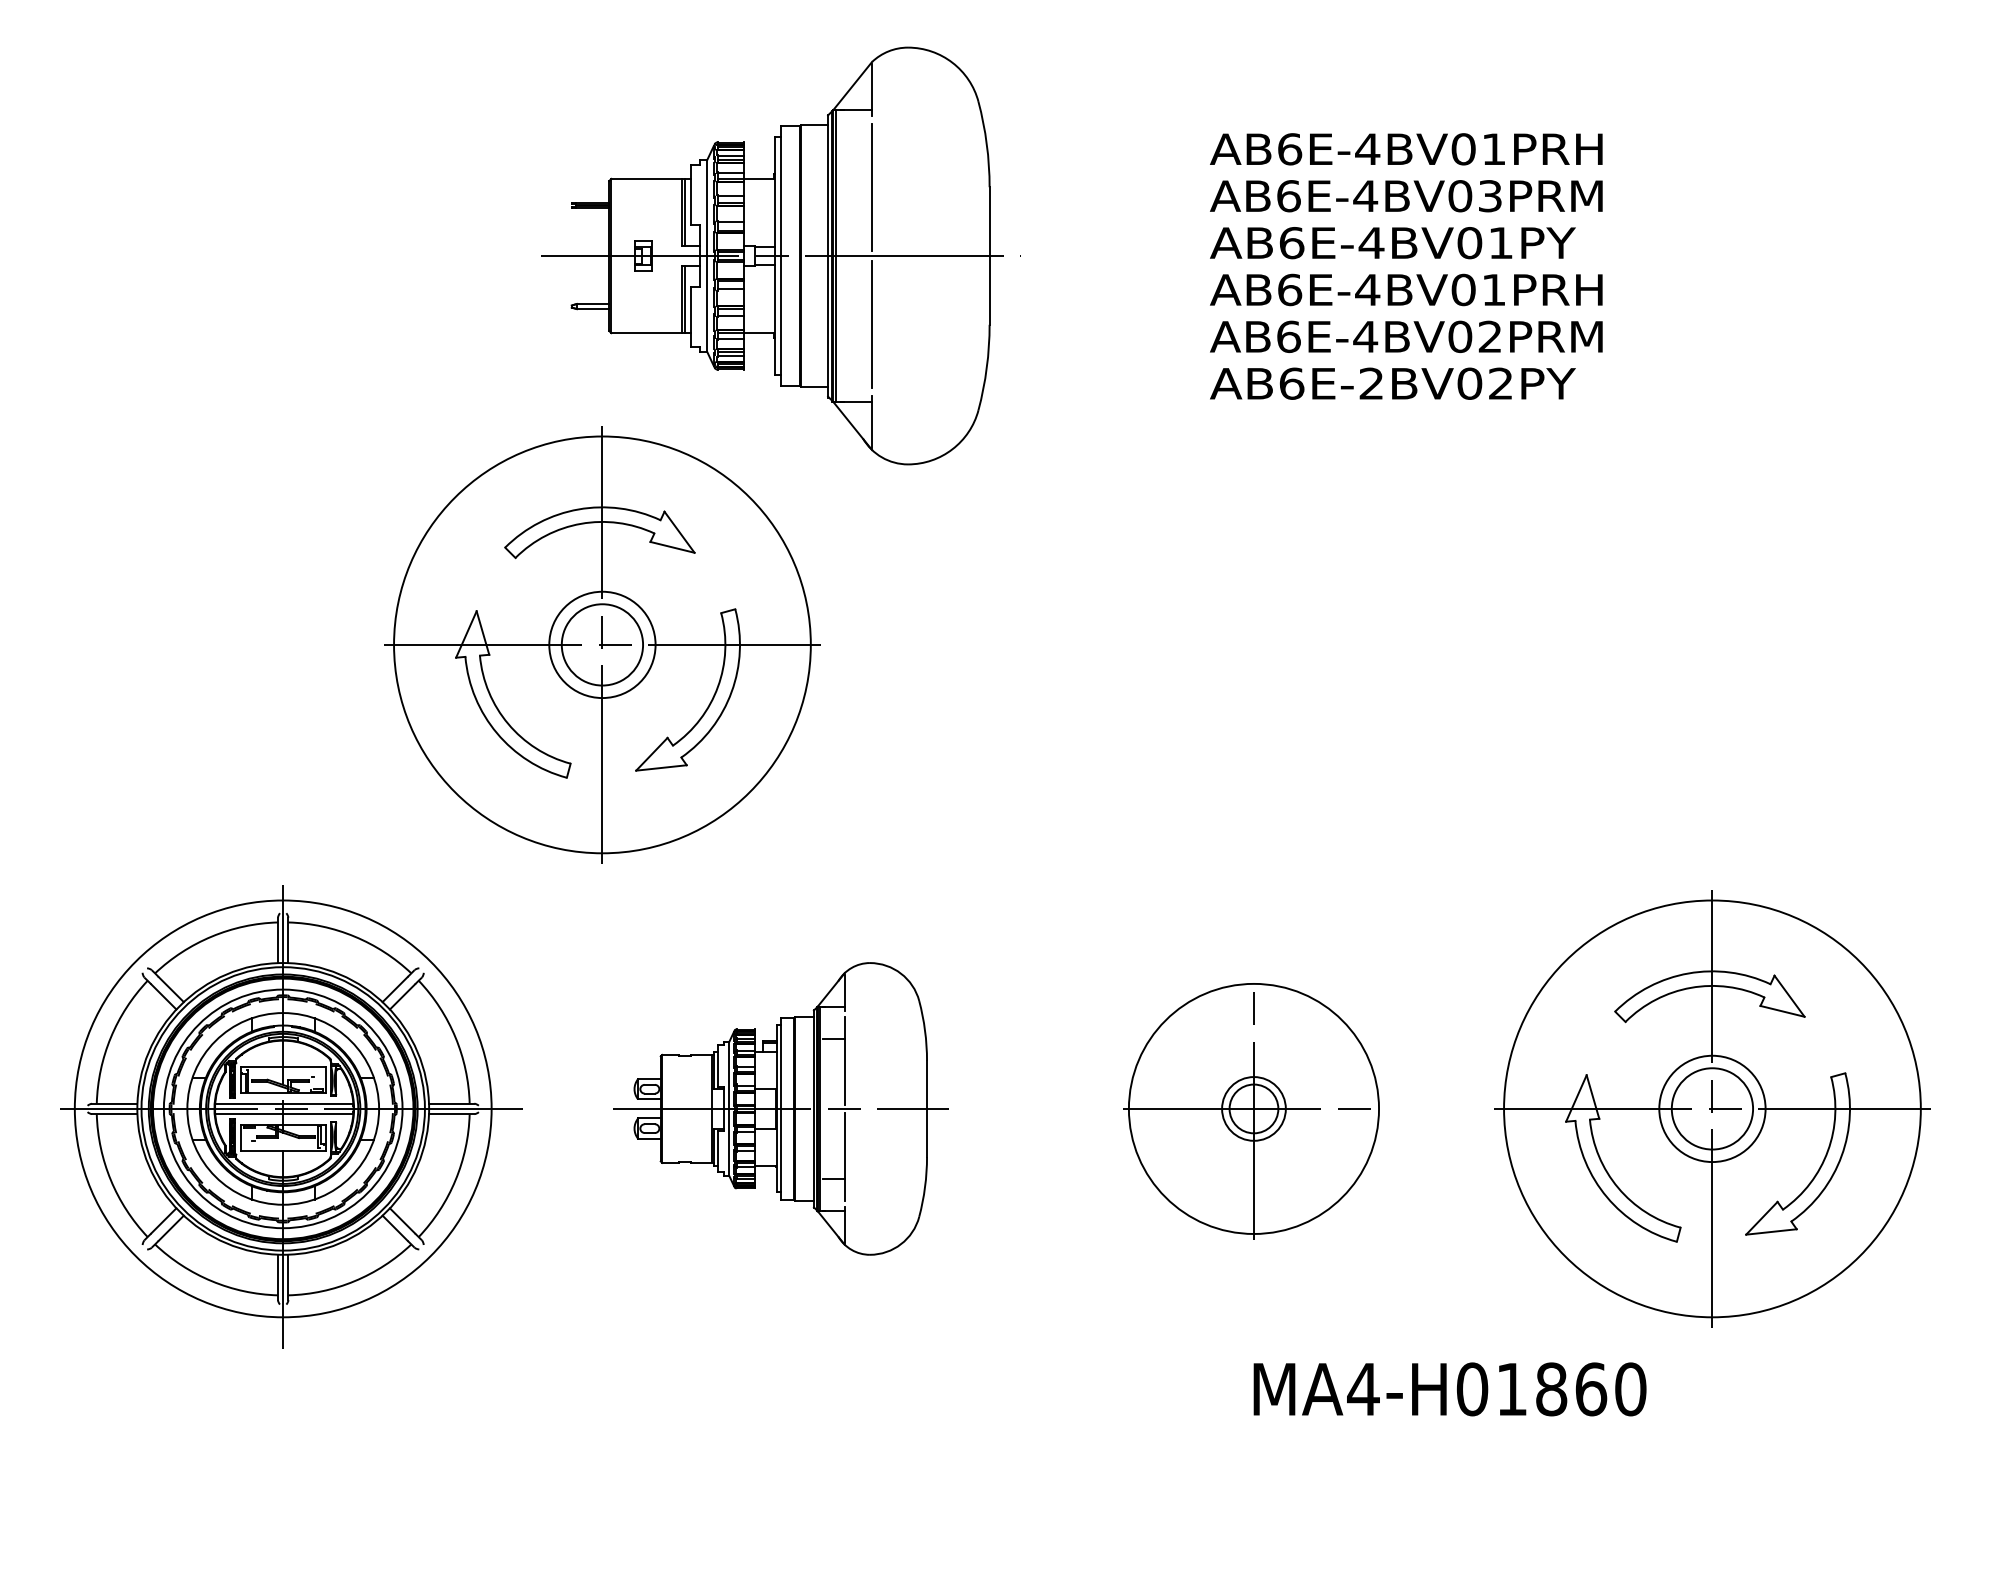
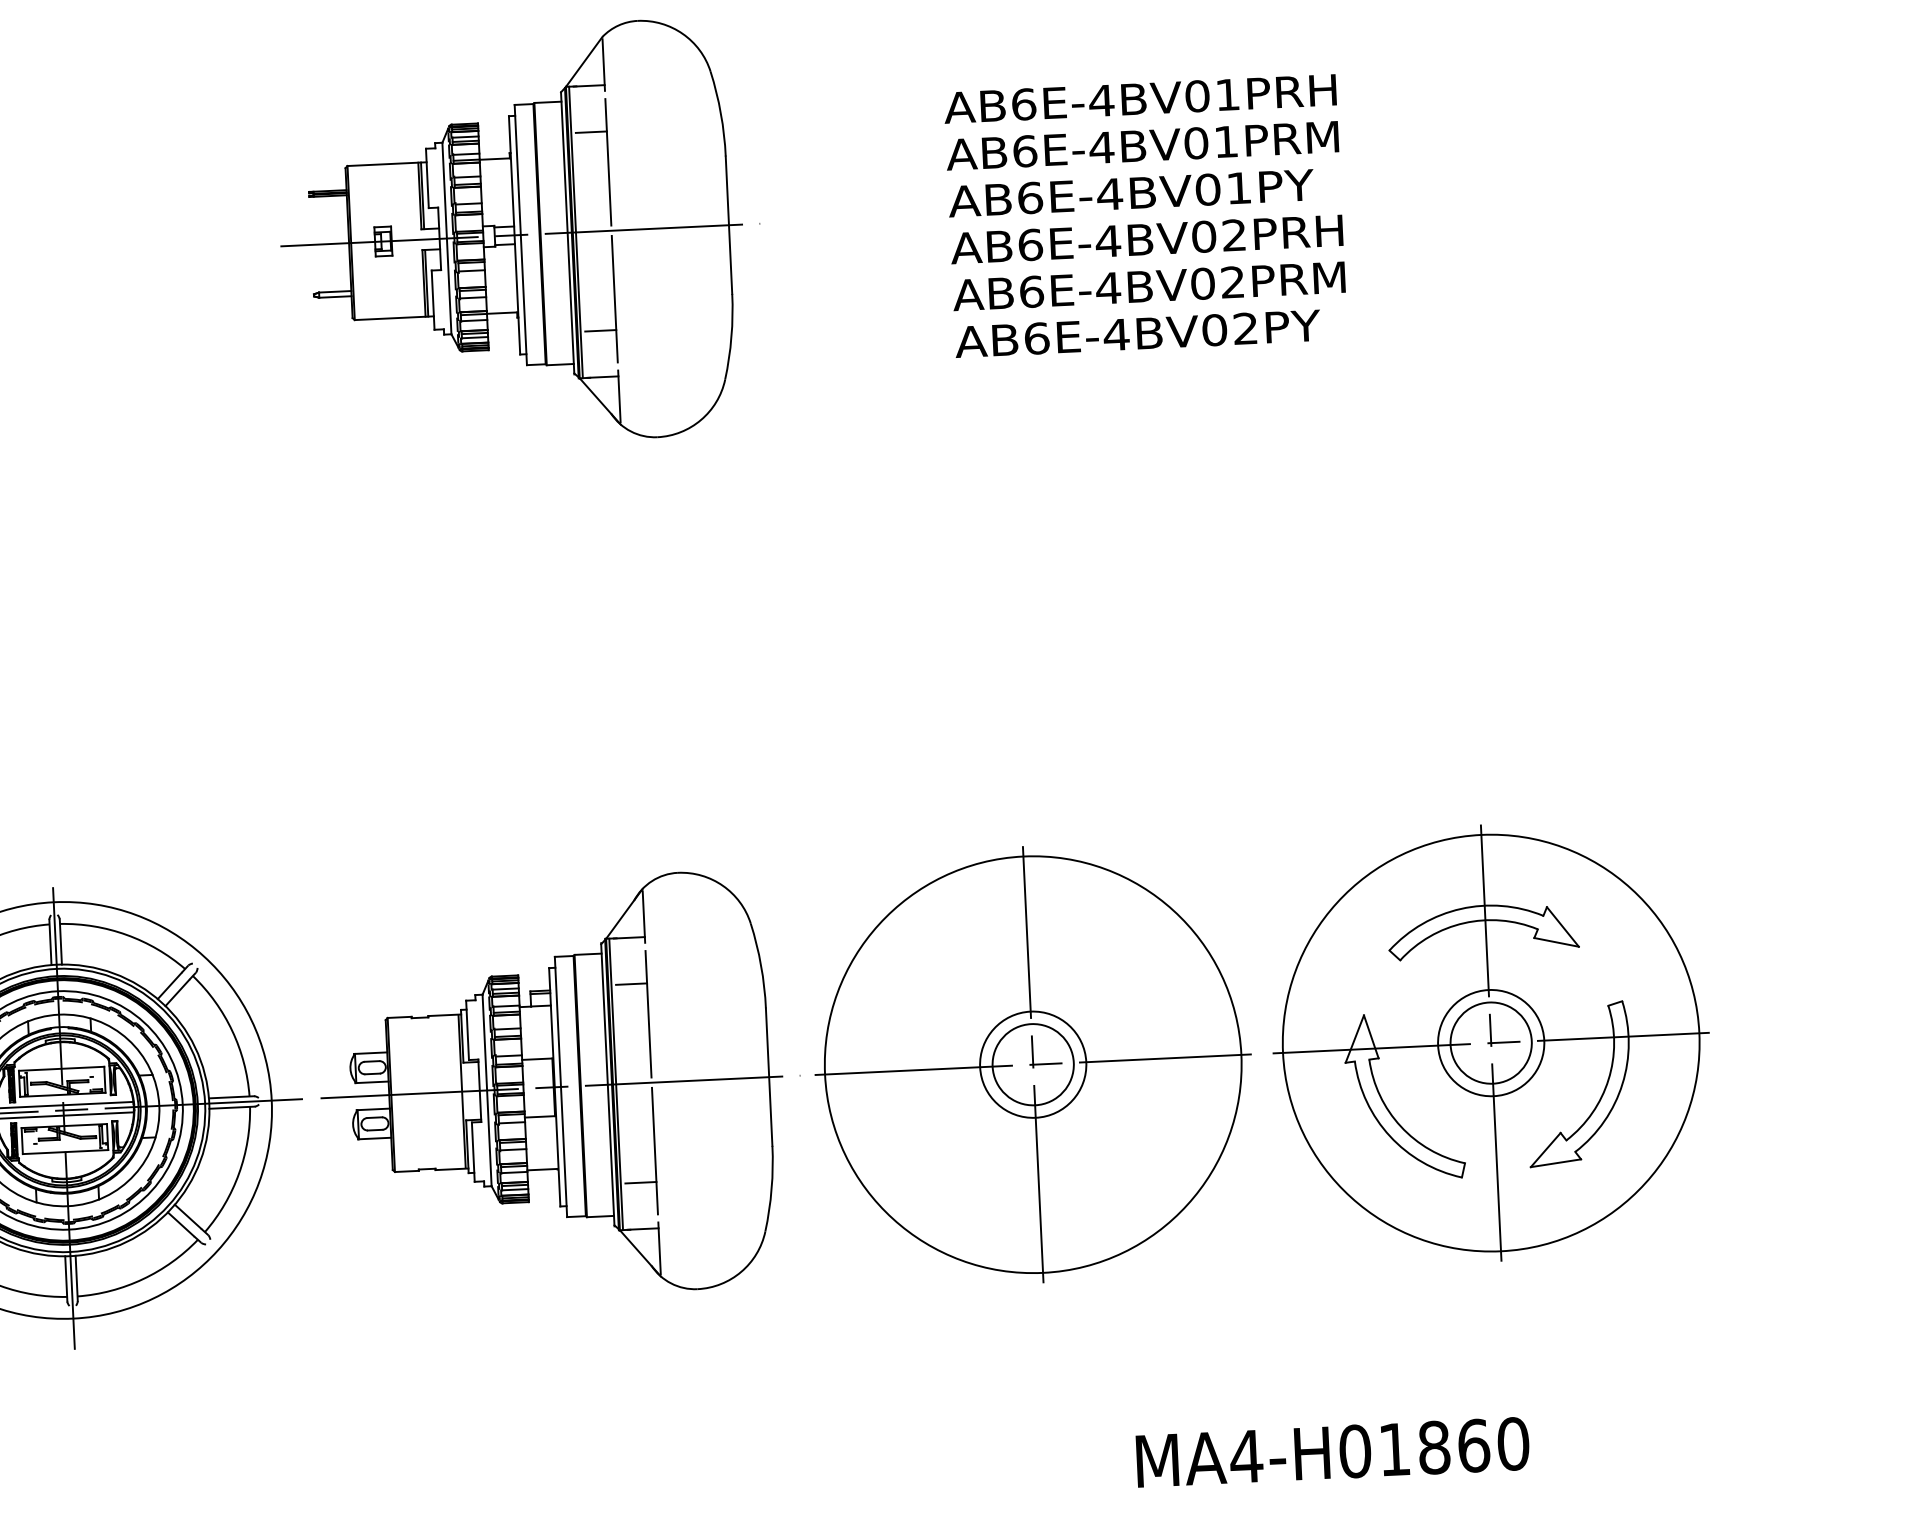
line: (856, 156) -> (591, 132), added
text: (1490, 196) -> (1226, 142), AB6E-4BV03PRM -> AB6E-4BV01PRM
text: (1493, 289) -> (1233, 234), AB6E-4BV01PRH -> AB6E-4BV02PRH
line: (856, 355) -> (600, 330), added
text: (1371, 383) -> (1116, 334), AB6E-2BV02PY -> AB6E-4BV02PY
part: (602, 644) -> (360, 631), removed
part: (780, 1108) -> (560, 1086), size x1.43
part: (1253, 1108) -> (1032, 1064), size x1.67
text: (1449, 1389) -> (1332, 1452), moved

